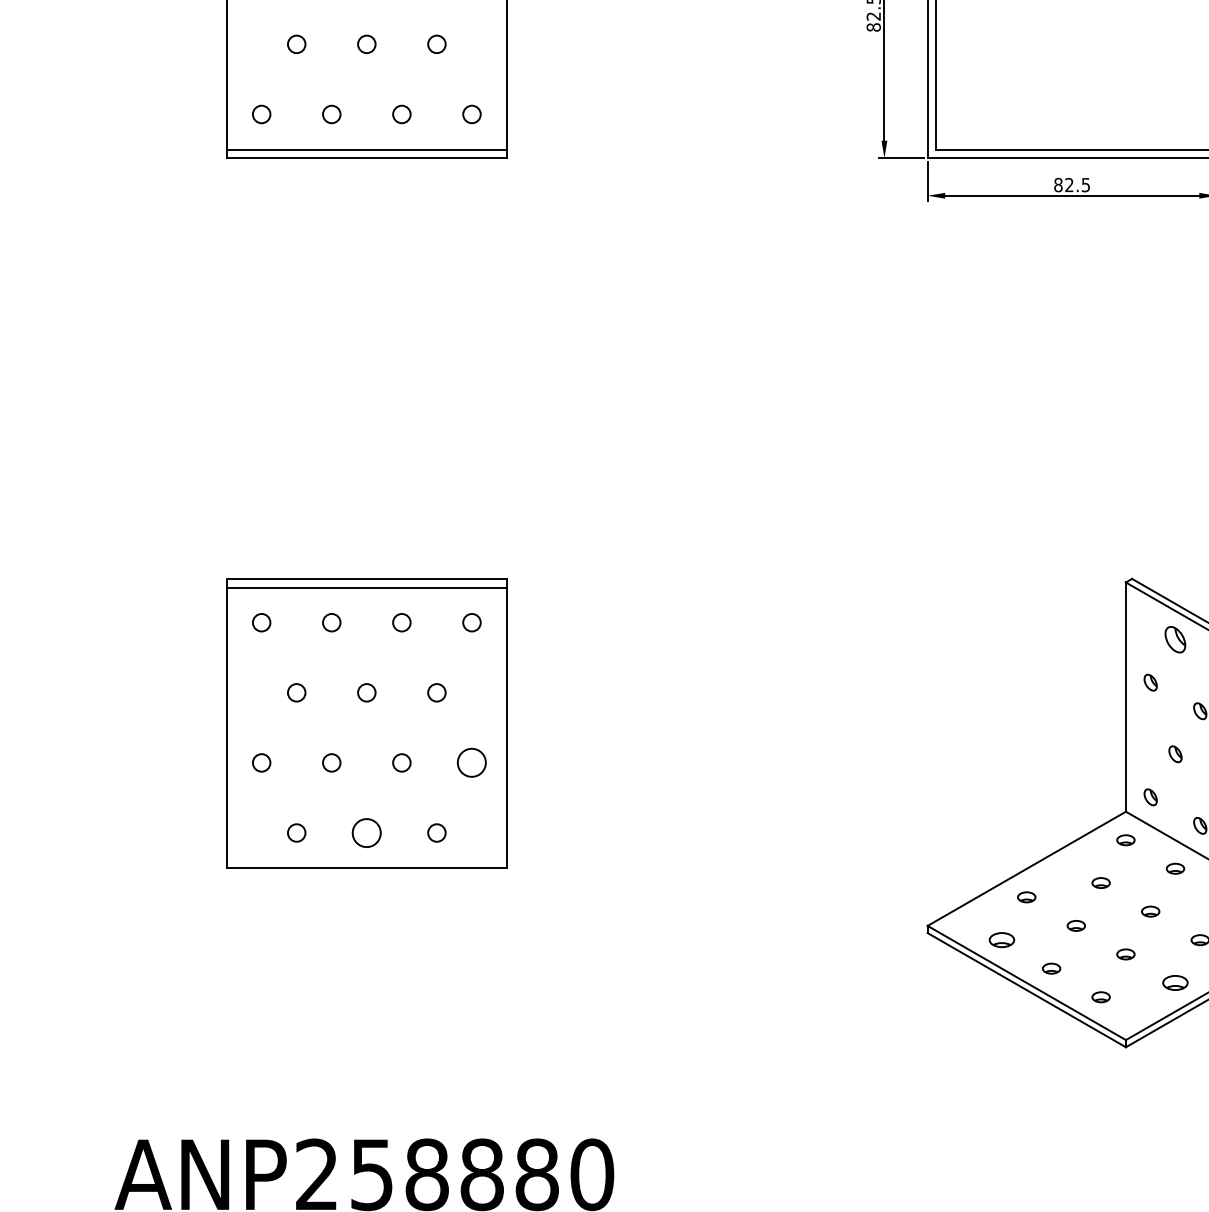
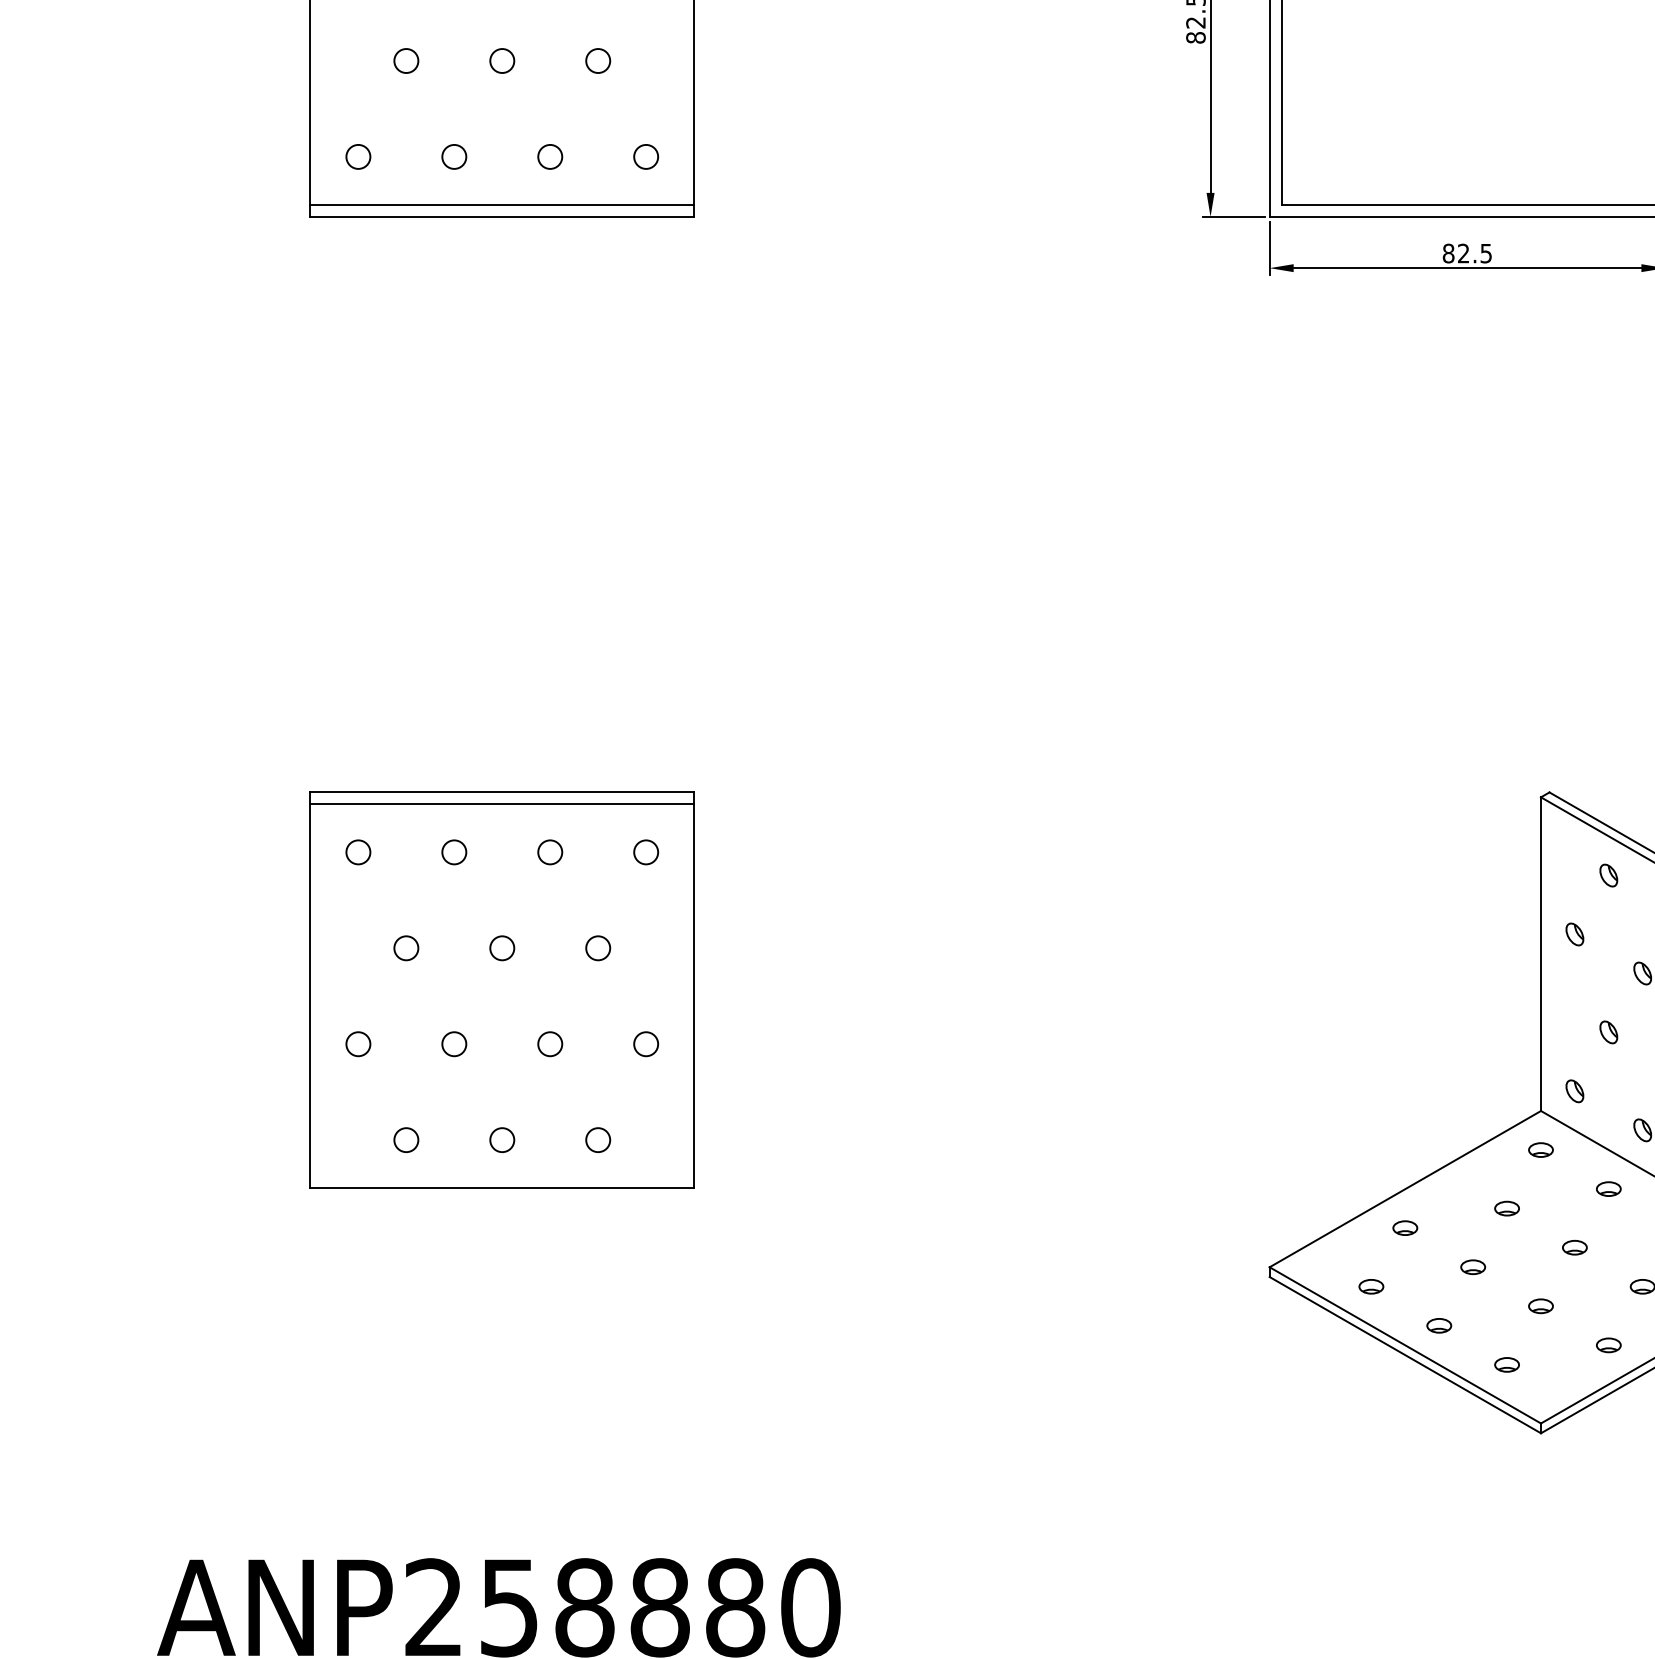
part: (1175, 639) -> (1608, 875), size x0.62
circle: (472, 763) -> (646, 1044), size x0.62
circle: (366, 832) -> (502, 1139), size x0.62
part: (1002, 939) -> (1371, 1286), size x0.71
part: (1175, 983) -> (1608, 1345), size x0.71

